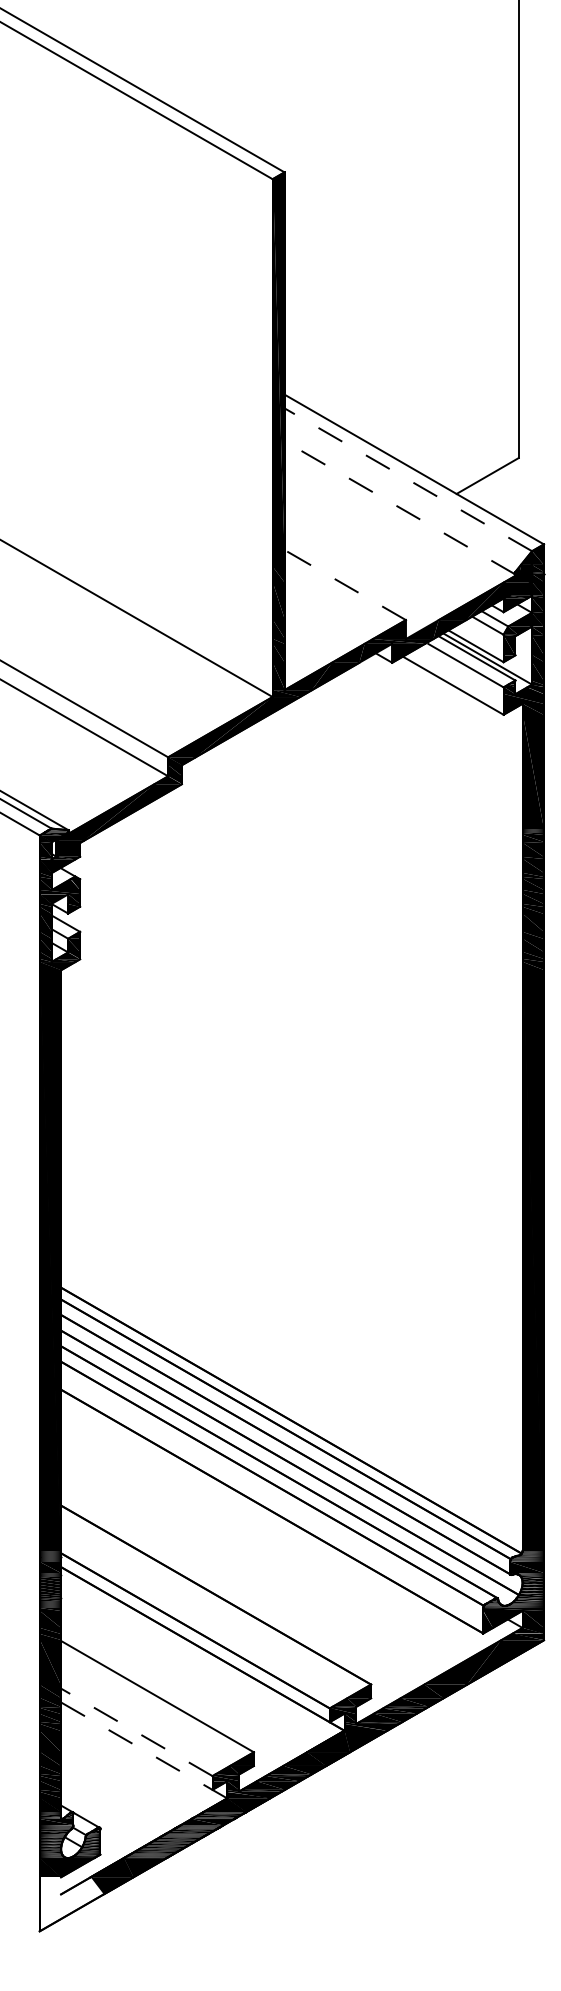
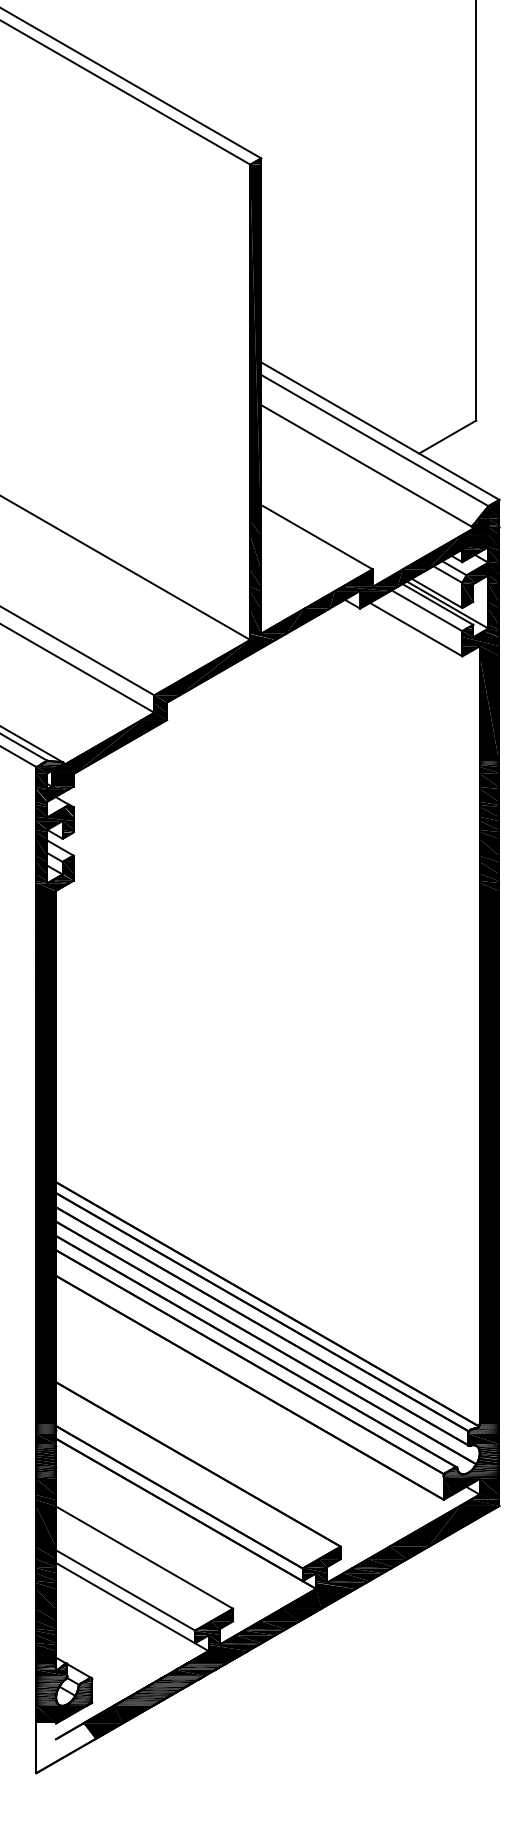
line: (407, 479) -> (374, 440), dashed -> solid
line: (399, 508) -> (366, 466), dashed -> solid
line: (345, 585) -> (317, 537), dashed -> solid
line: (136, 1732) -> (125, 1590), dashed -> solid
line: (143, 1749) -> (131, 1606), dashed -> solid

